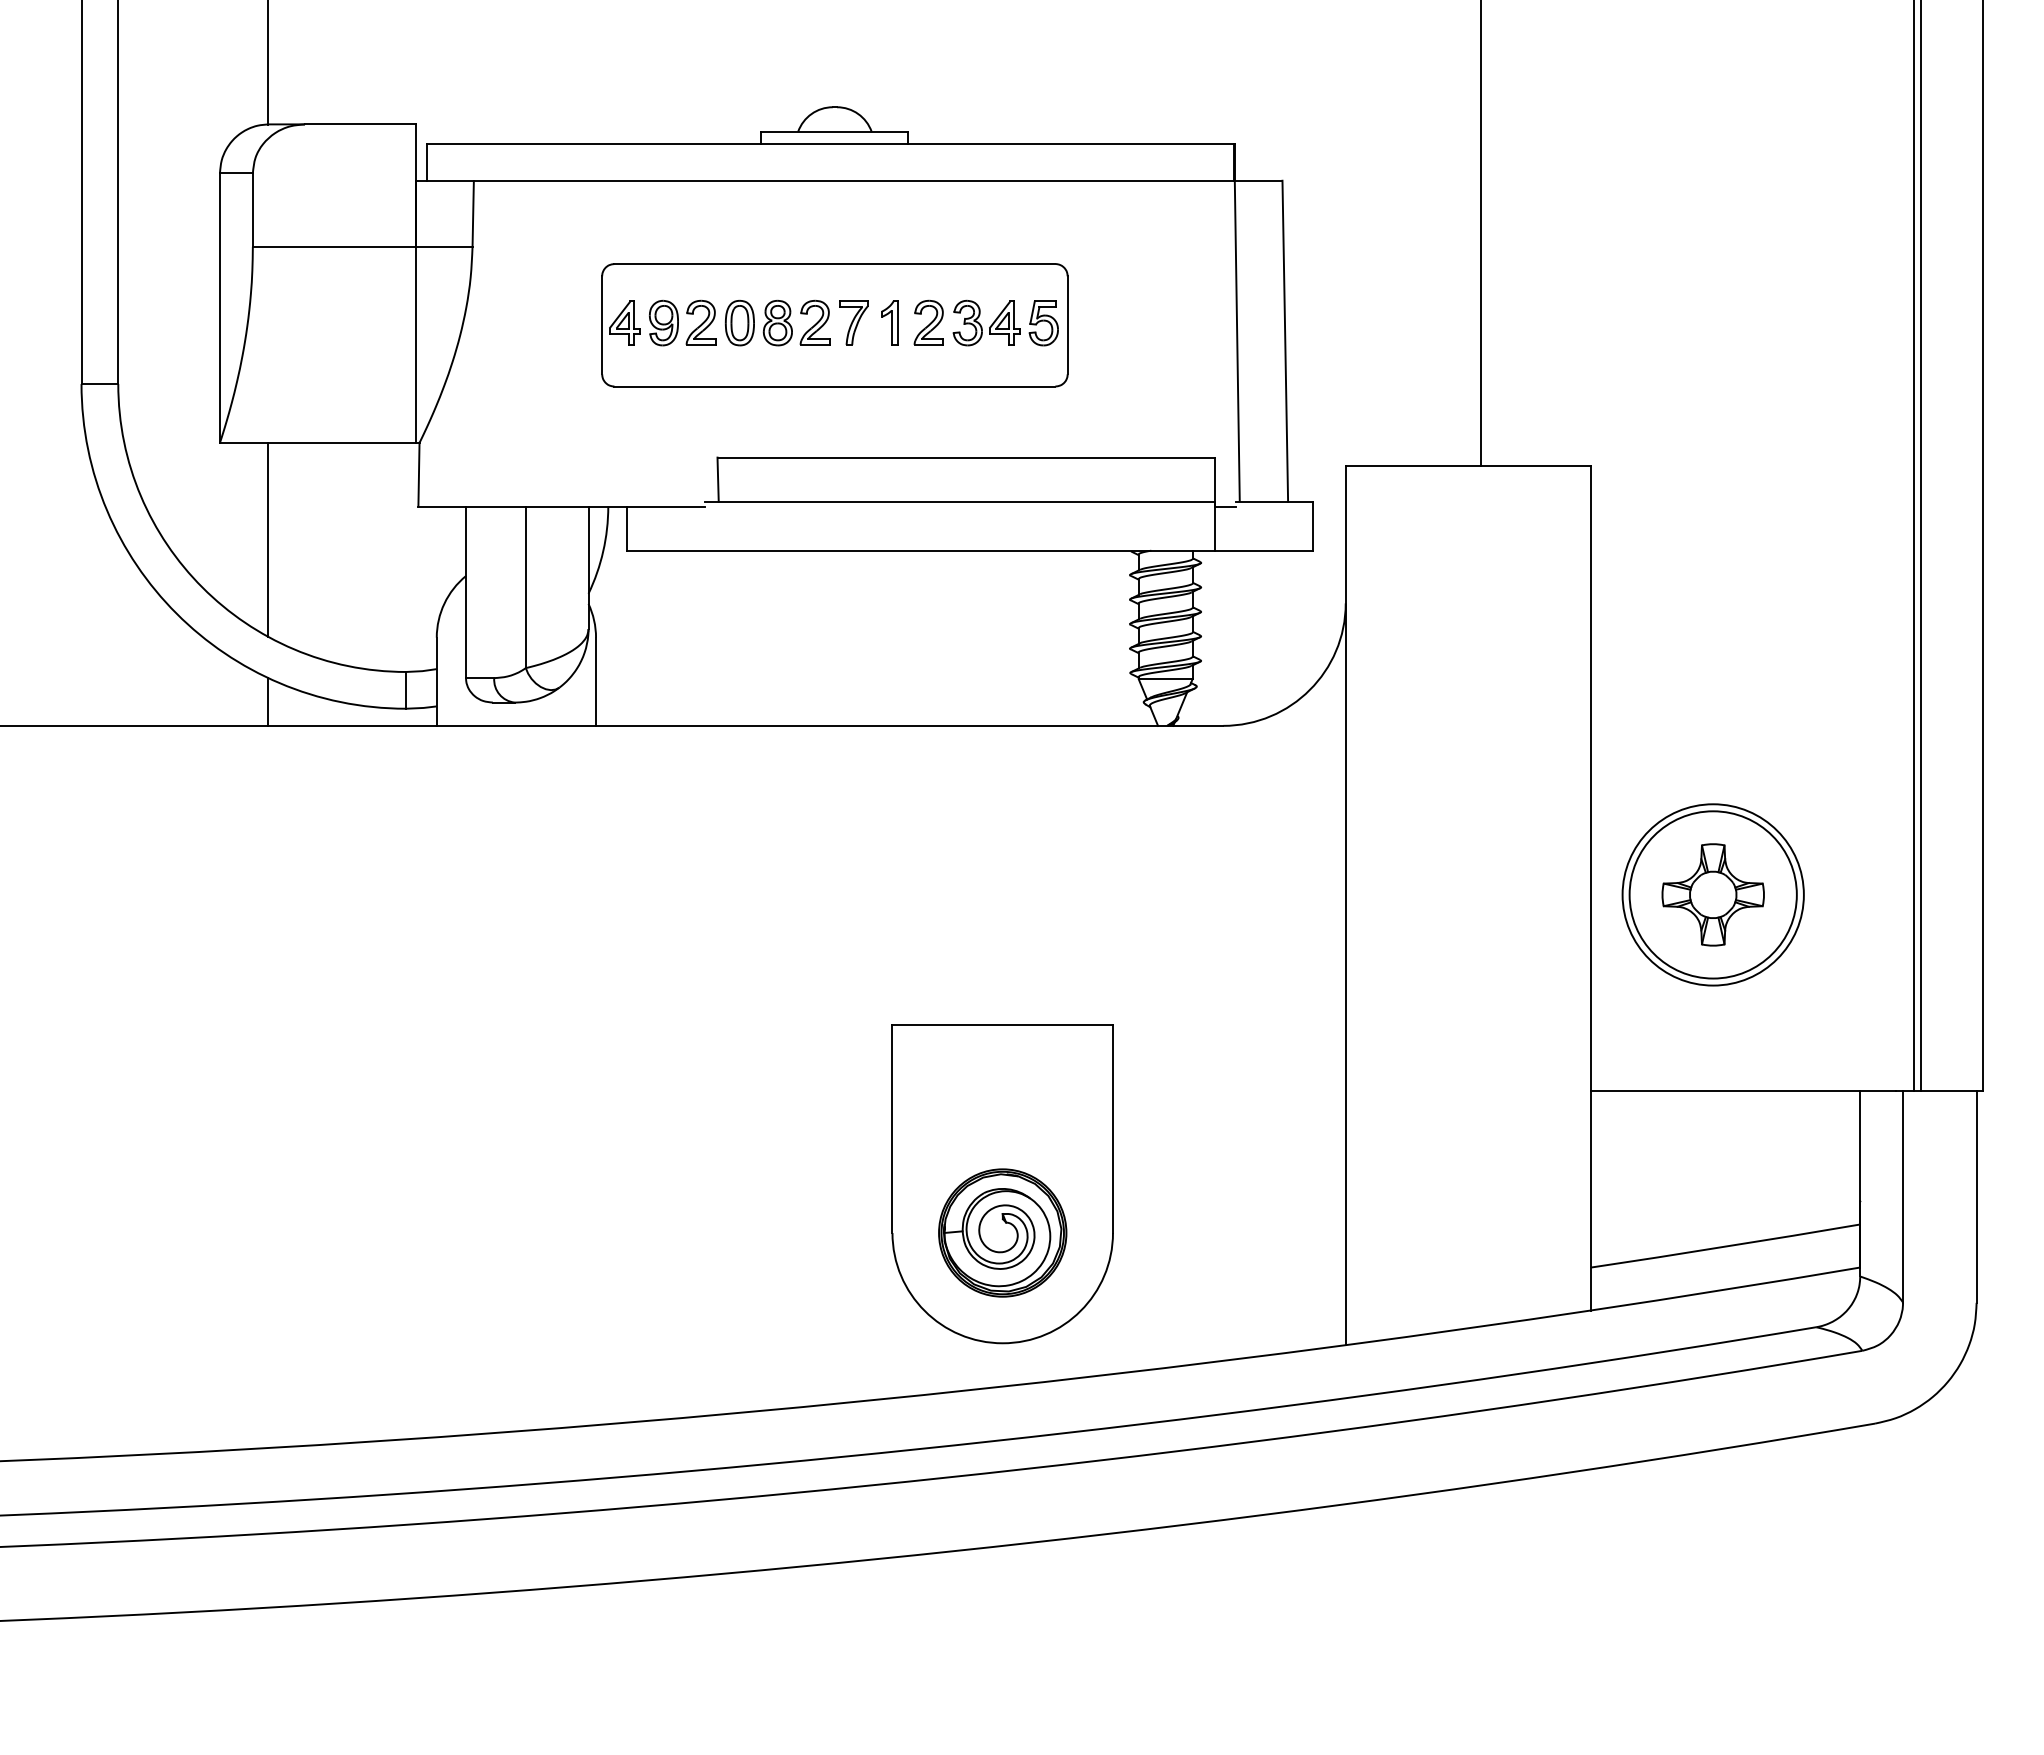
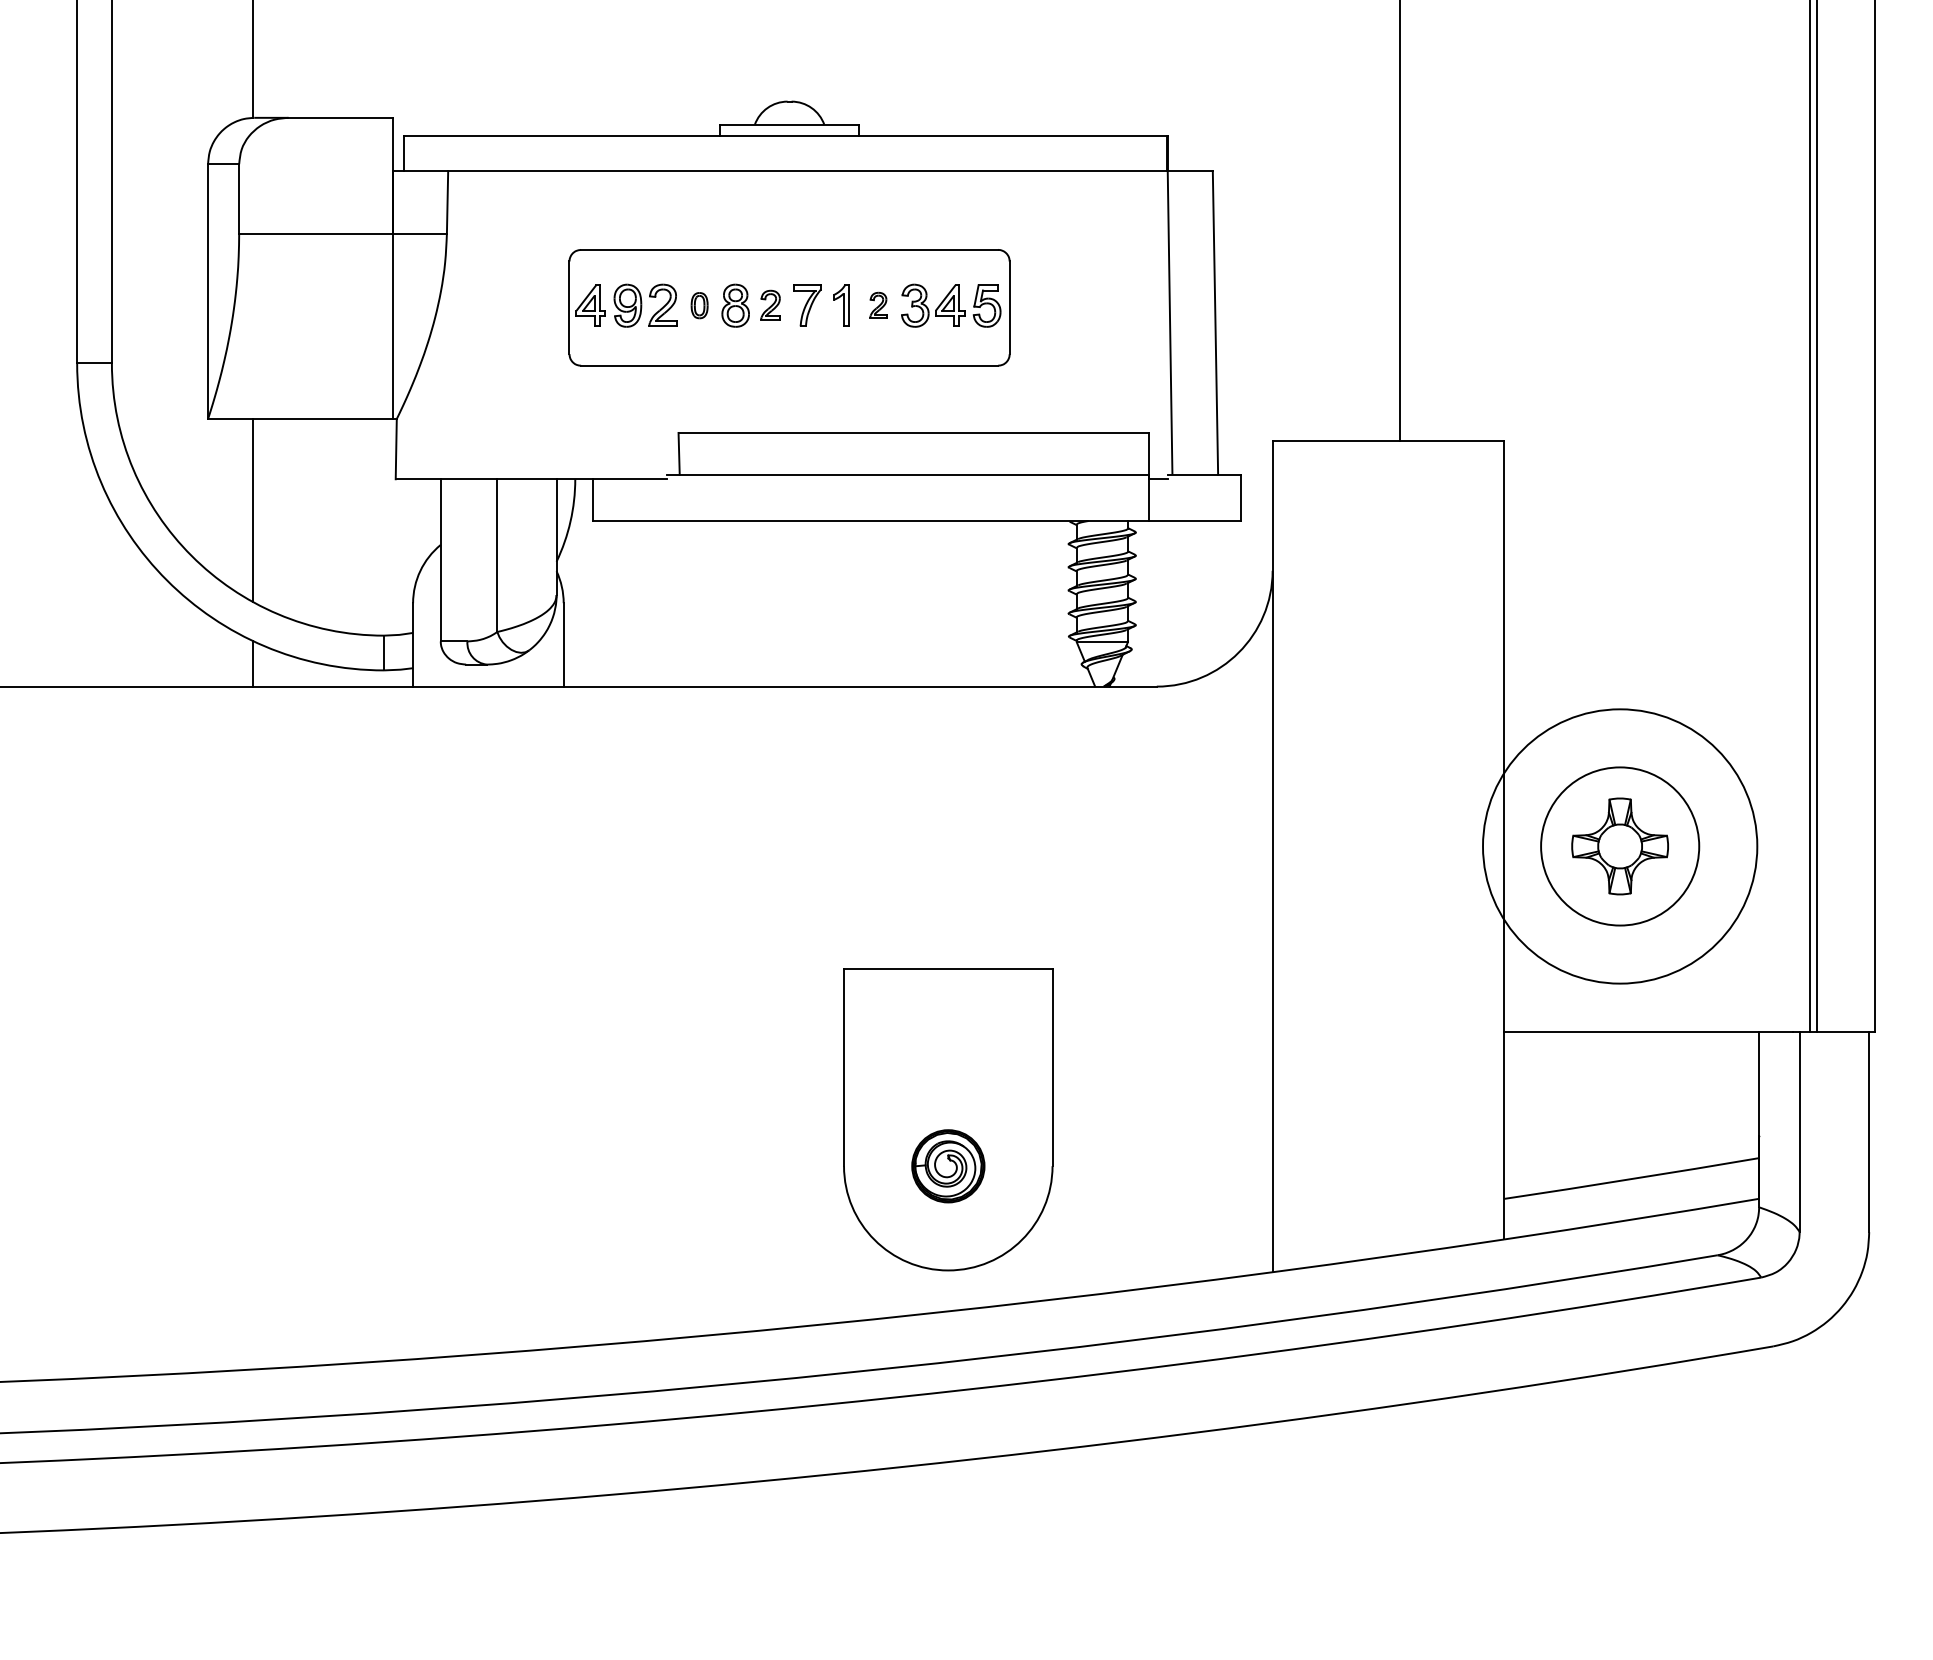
part: (814, 321) -> (770, 304), size x0.7
part: (928, 321) -> (878, 304), size x0.6
part: (739, 322) -> (699, 305), size x0.6
circle: (1712, 894) -> (1619, 846), size x1.6
part: (1002, 1233) -> (948, 1166), size x0.6

